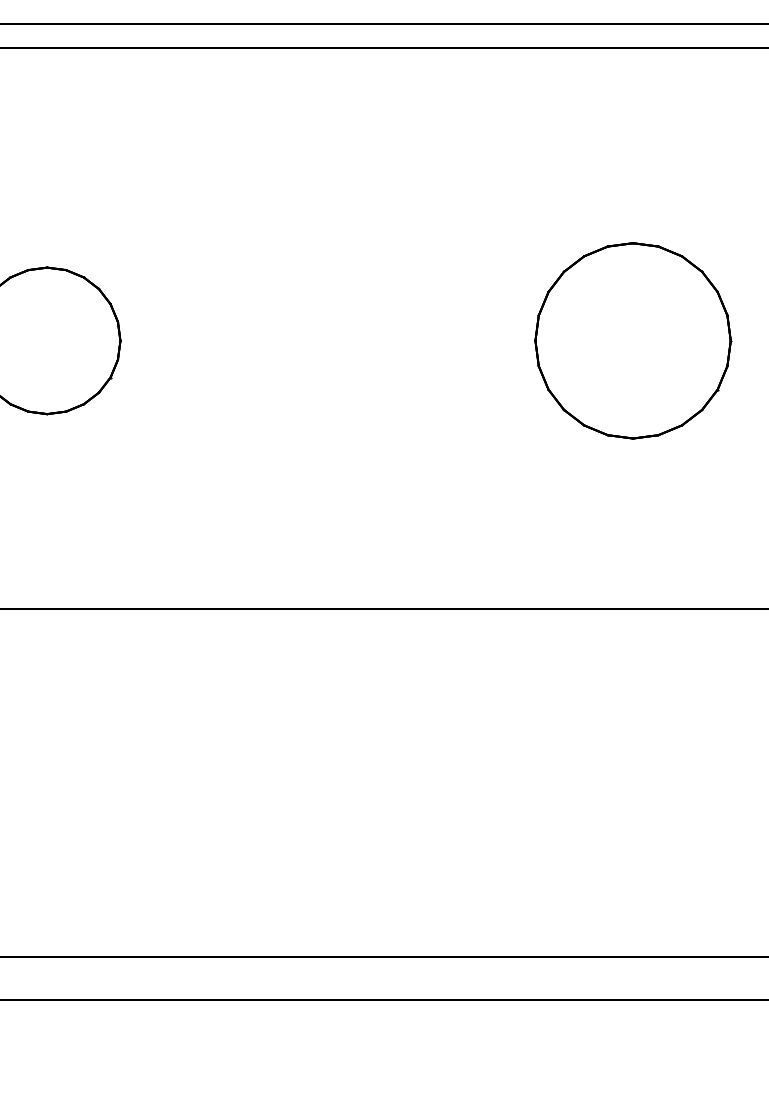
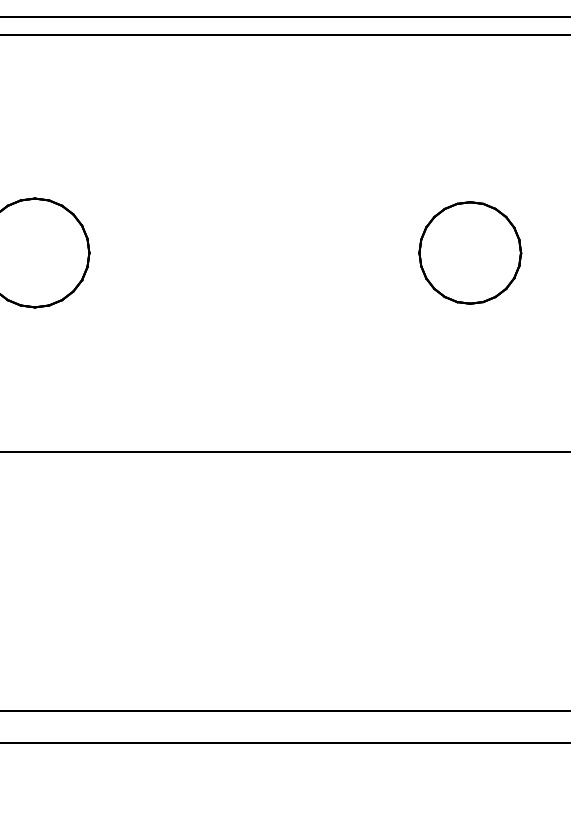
part: (633, 340) -> (470, 252), size x0.7

